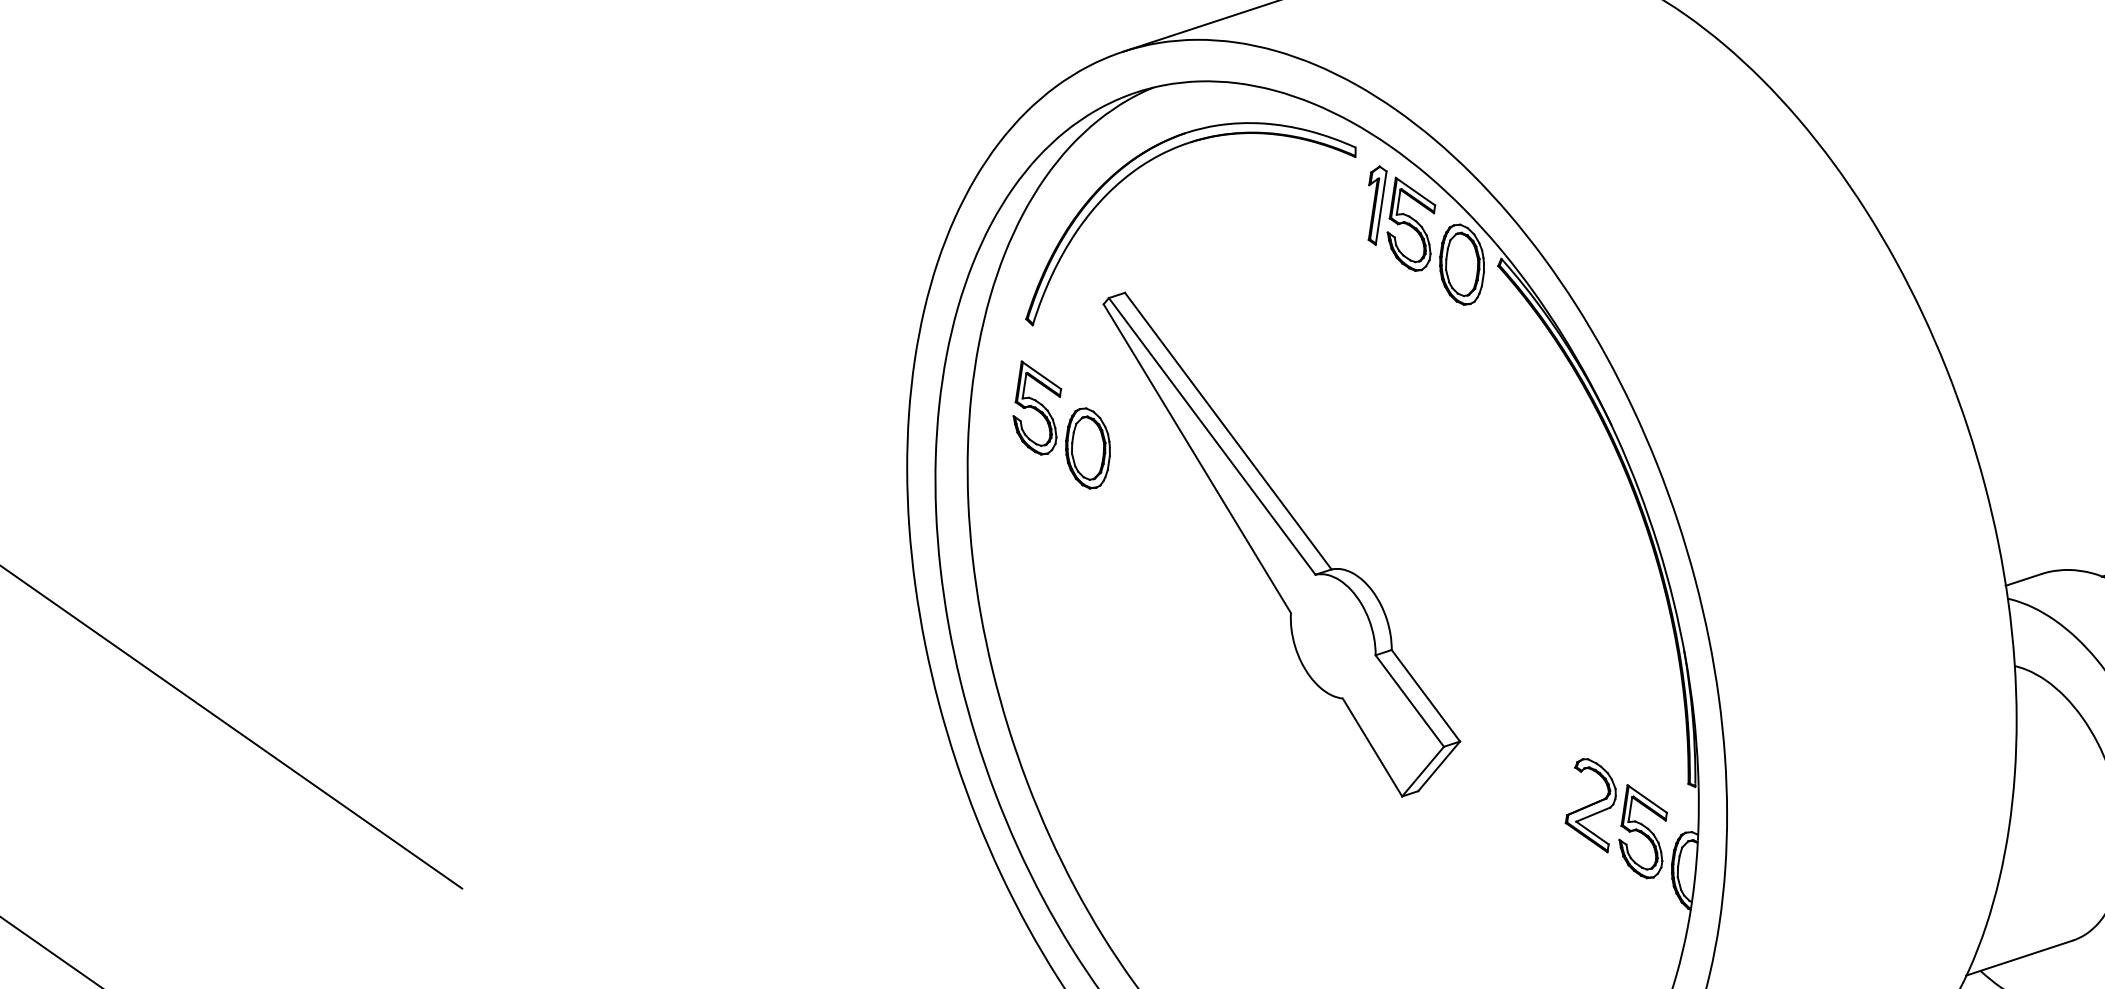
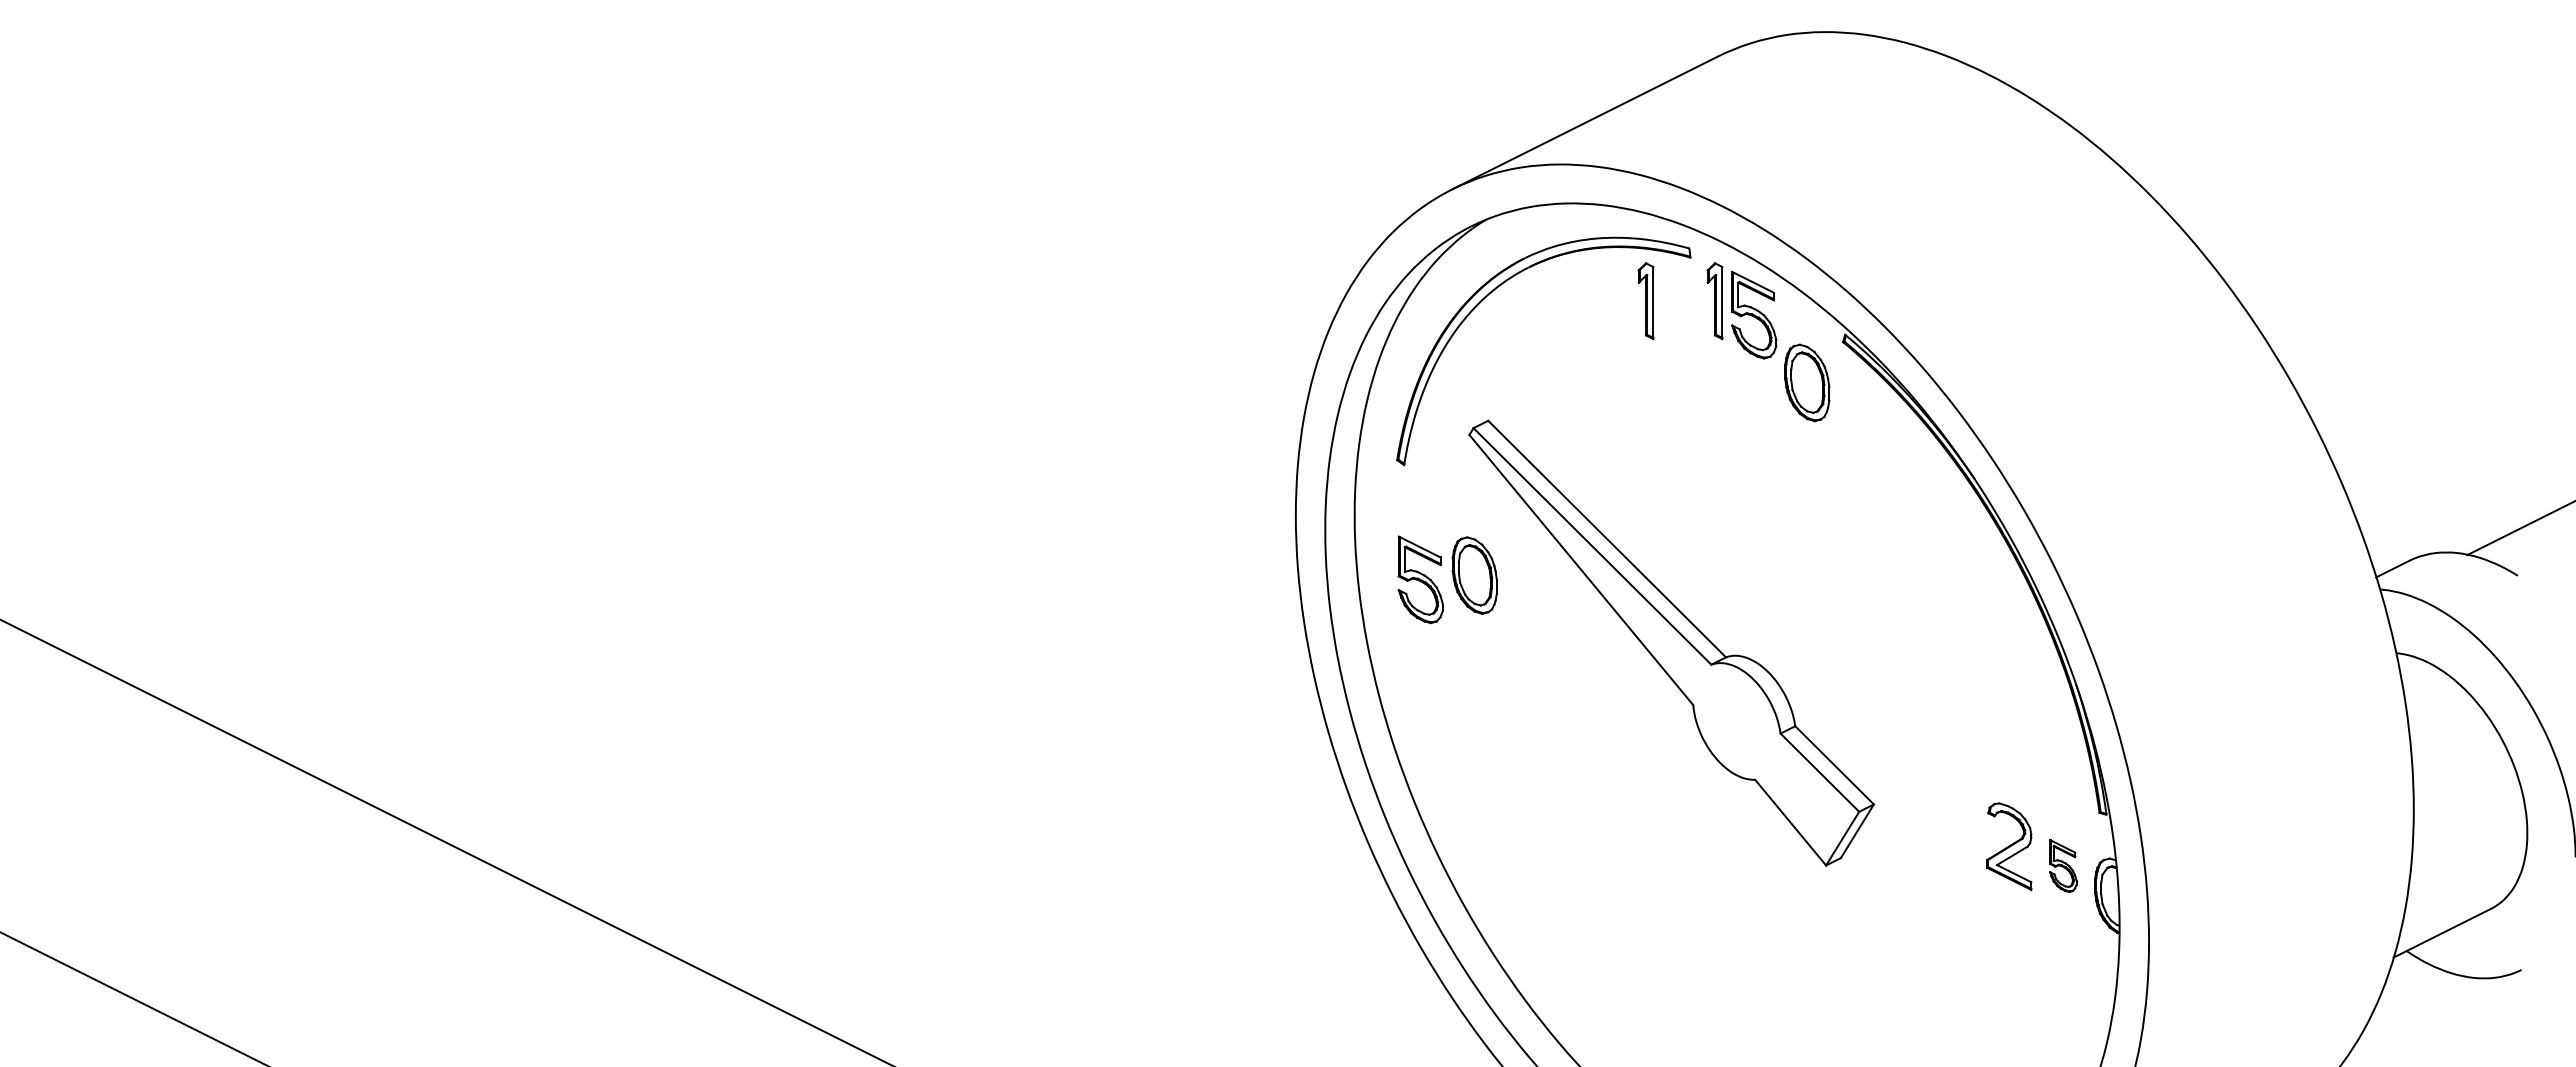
part: (1303, 194) -> (1645, 301), added
part: (1462, 264) -> (1807, 382), moved
part: (1037, 408) -> (1420, 579), moved
part: (1643, 832) -> (2063, 865), size x0.6

